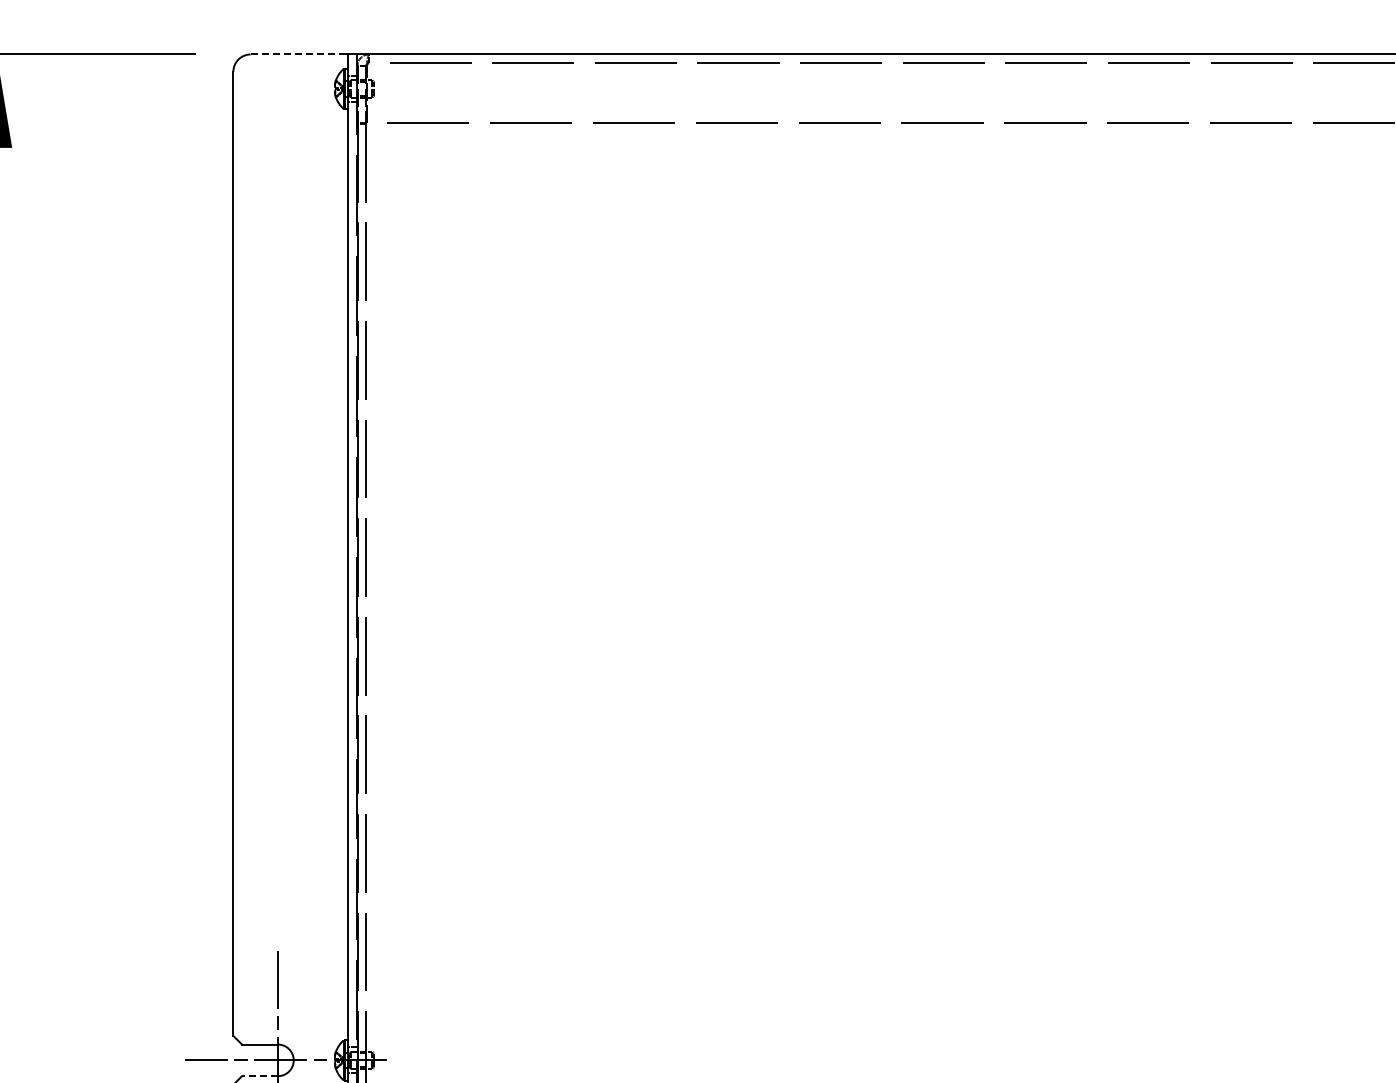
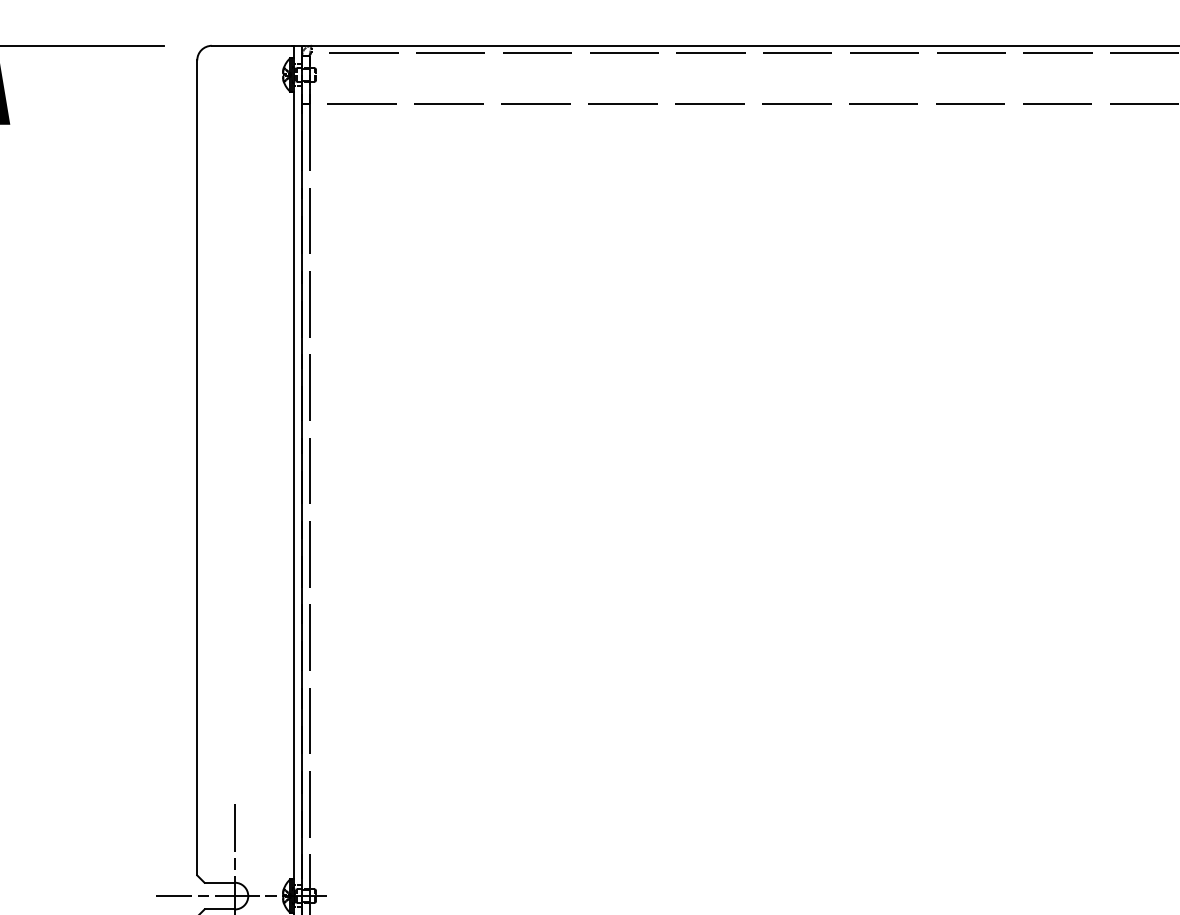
line: (298, 54) -> (252, 45), dashed -> solid
line: (259, 1076) -> (219, 909), dashed -> solid

